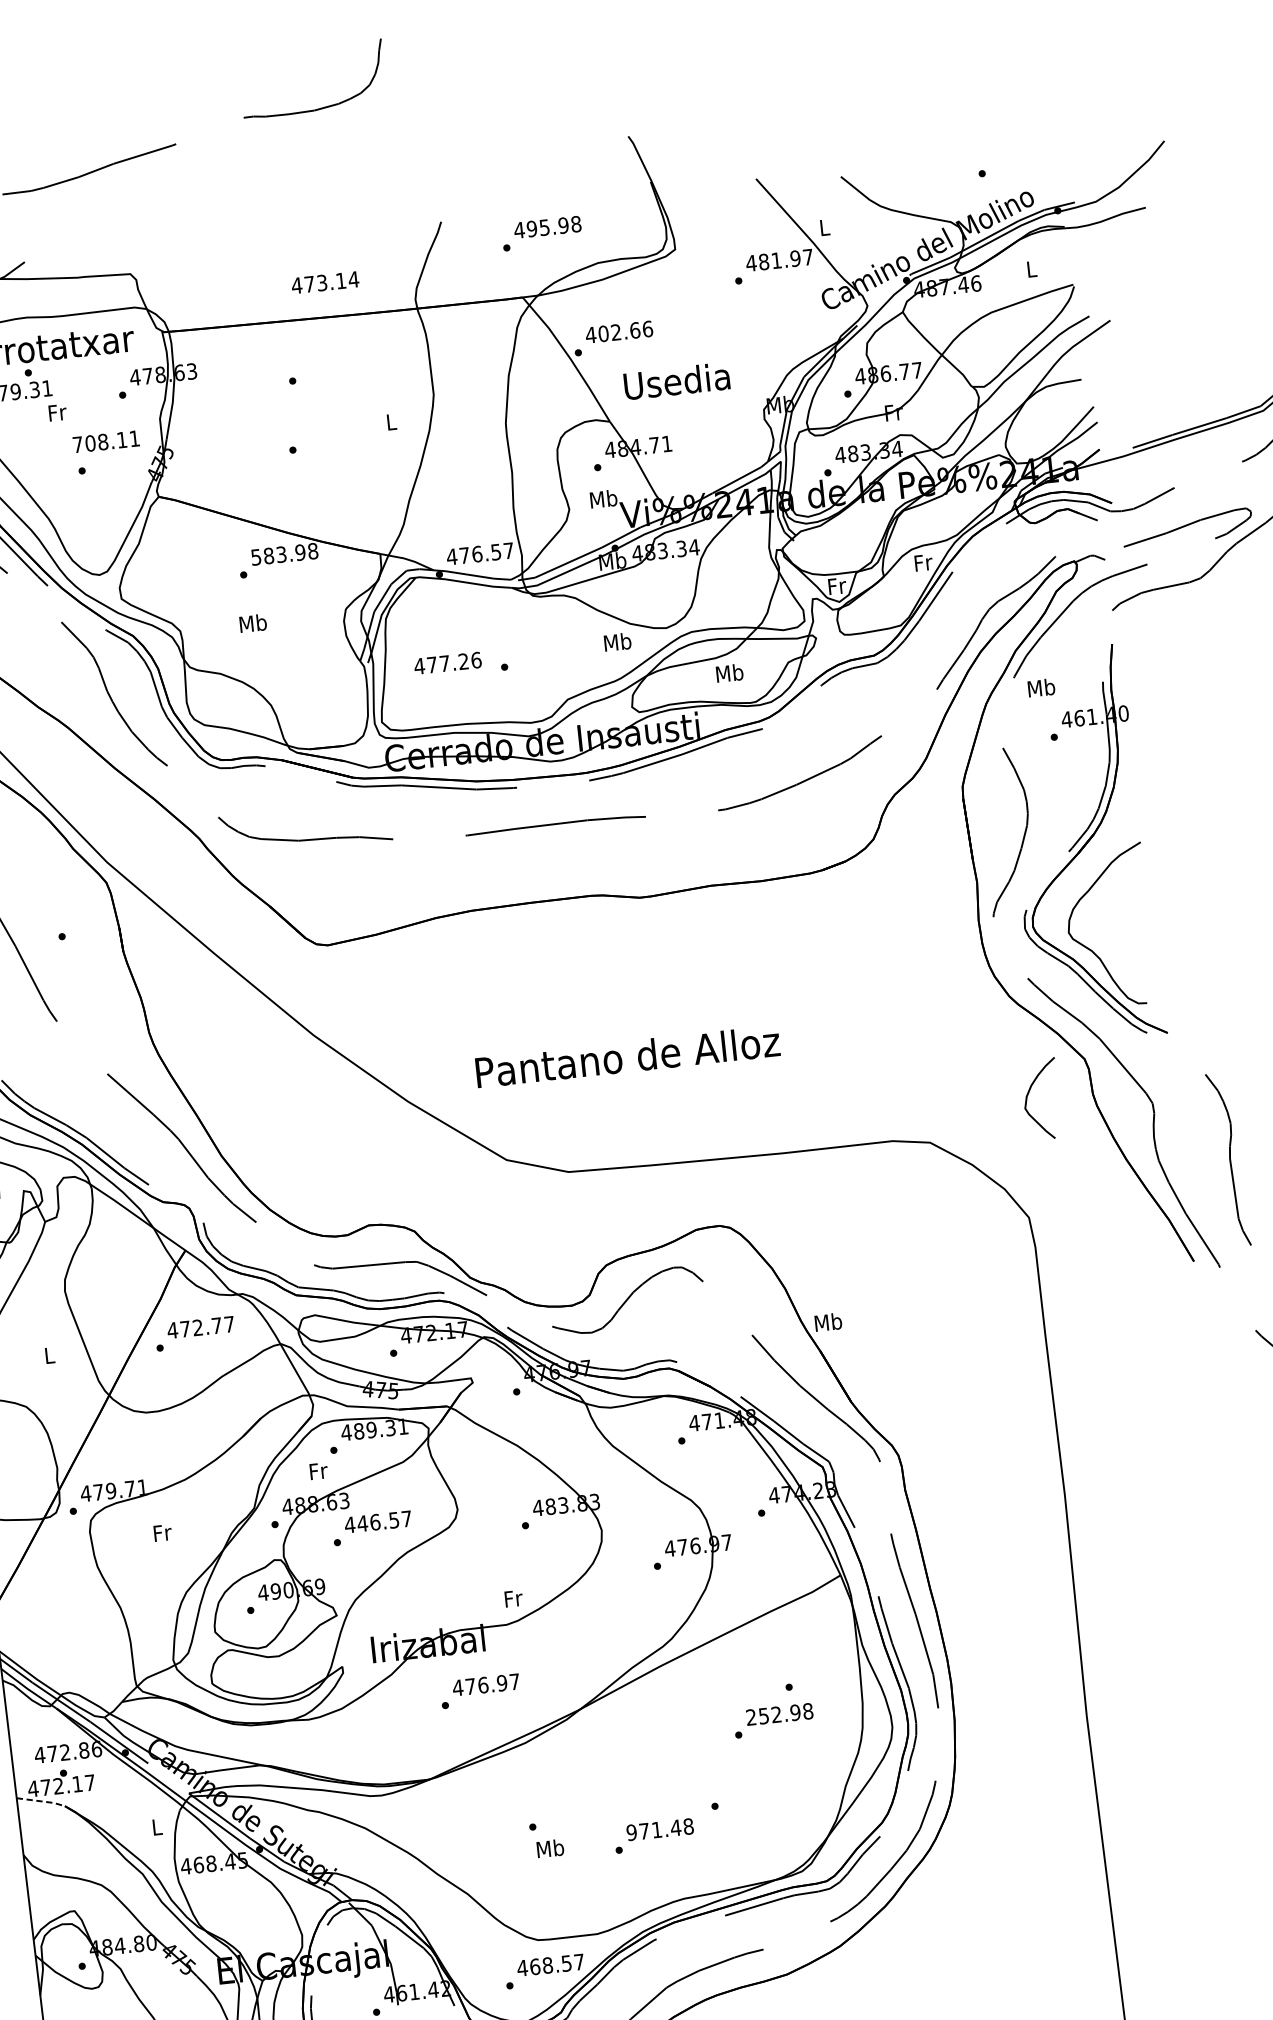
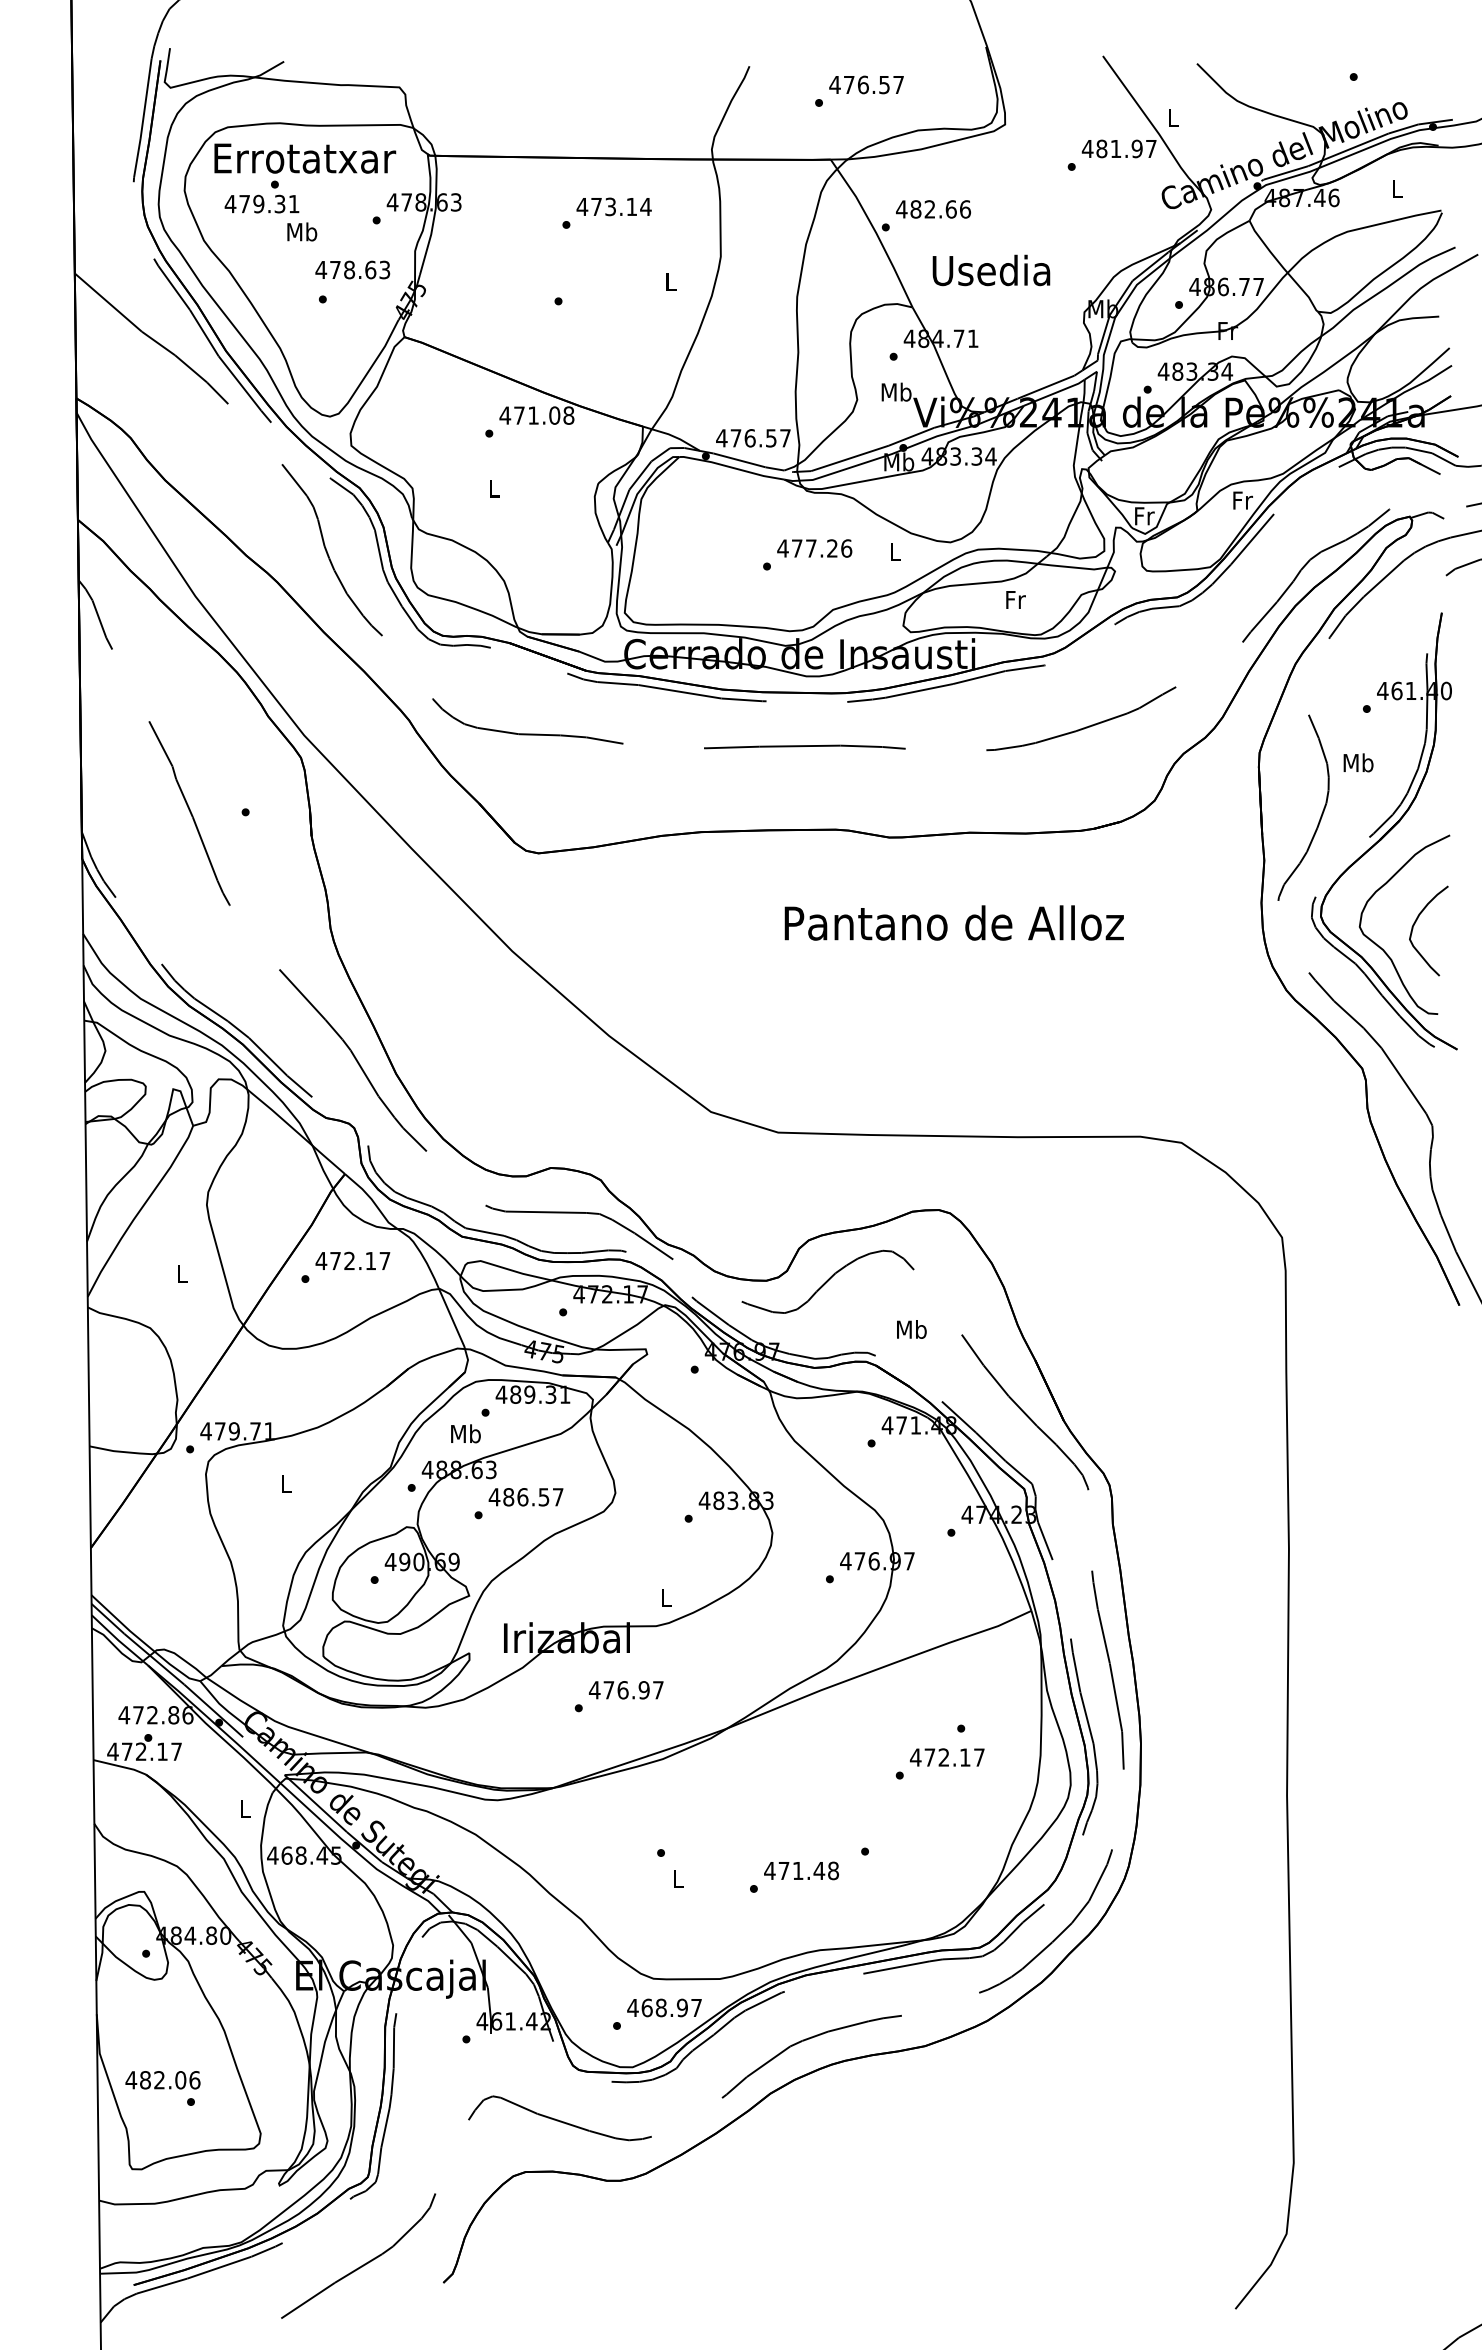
text: (553, 226) -> (873, 84), 495.98 -> 476.57
text: (324, 282) -> (613, 206), moved
text: (603, 333) -> (915, 209), 402.66 -> 482.66
text: (57, 412) -> (302, 231), Fr -> Mb
text: (105, 441) -> (352, 269), 708.11 -> 478.63
text: (277, 554) -> (529, 415), 583.98 -> 471.08
text: (252, 622) -> (493, 487), Mb -> L
text: (617, 641) -> (895, 551), Mb -> L
text: (447, 663) -> (814, 548), moved
text: (729, 672) -> (1015, 599), Mb -> Fr
text: (1041, 687) -> (1358, 762), moved
text: (627, 1056) -> (953, 922), moved
curve: (1029, 1092) -> (1416, 922), moved
text: (828, 1322) -> (911, 1329), moved
text: (216, 1325) -> (370, 1260), 472.77 -> 472.17
text: (317, 1470) -> (465, 1433), Fr -> Mb
text: (362, 1523) -> (508, 1497), 446.57 -> 486.57
text: (162, 1532) -> (286, 1483), Fr -> L
text: (514, 1598) -> (667, 1598), Fr -> L
text: (778, 1714) -> (946, 1757), 252.98 -> 472.17
line: (41, 1801) -> (120, 1766), dashed -> solid
text: (631, 1832) -> (769, 1870), 971.48 -> 471.48
text: (549, 1848) -> (677, 1878), Mb -> L
text: (565, 1963) -> (681, 2007), 468.57 -> 468.97

